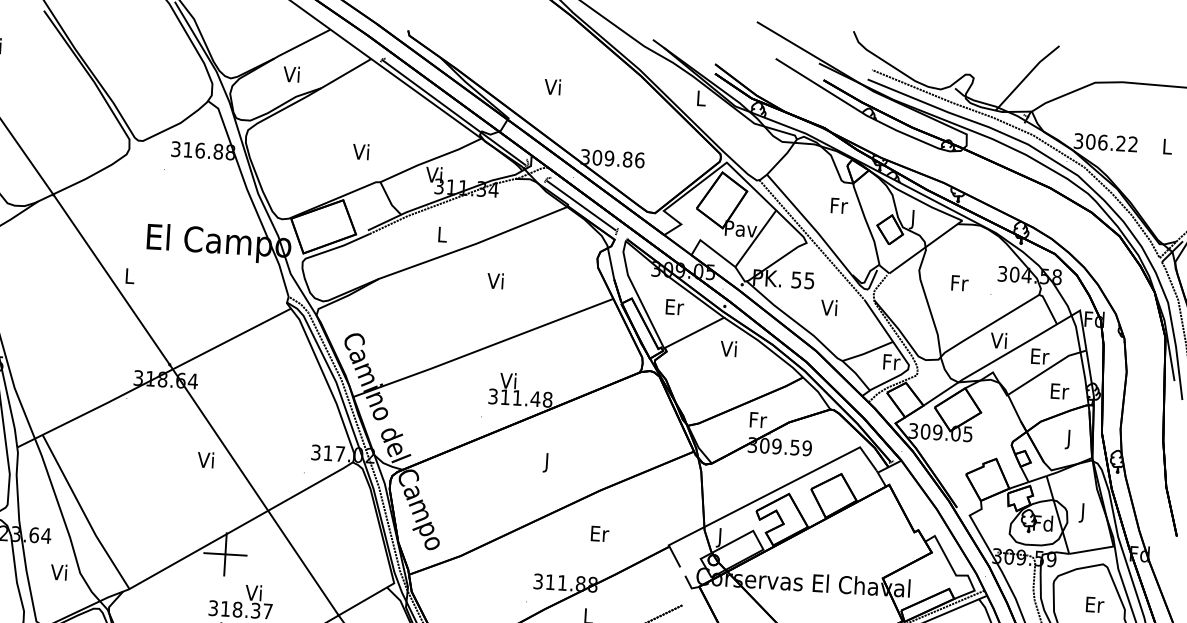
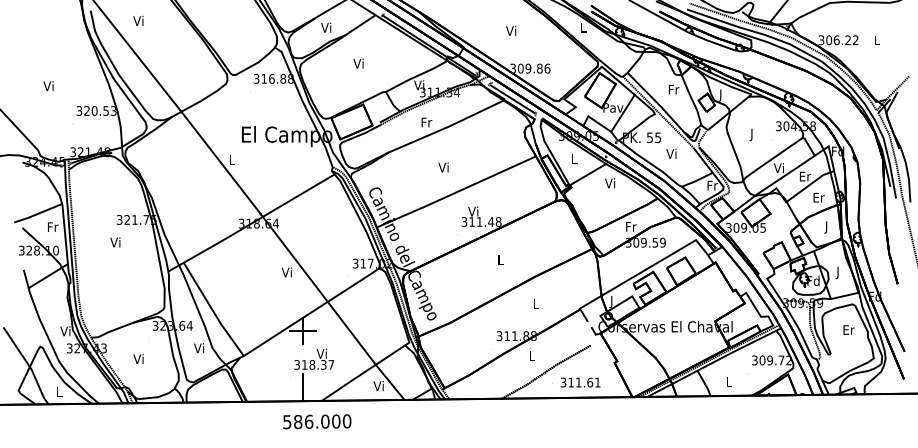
text: (553, 86) -> (511, 30), moved
text: (360, 151) -> (358, 63), moved
text: (442, 234) -> (426, 122), L -> Fr
text: (495, 280) -> (443, 167), moved
text: (959, 284) -> (752, 134), Fr -> J
text: (674, 307) -> (574, 159), Er -> L
text: (546, 462) -> (500, 261), J -> L
text: (600, 533) -> (536, 303), Er -> L

